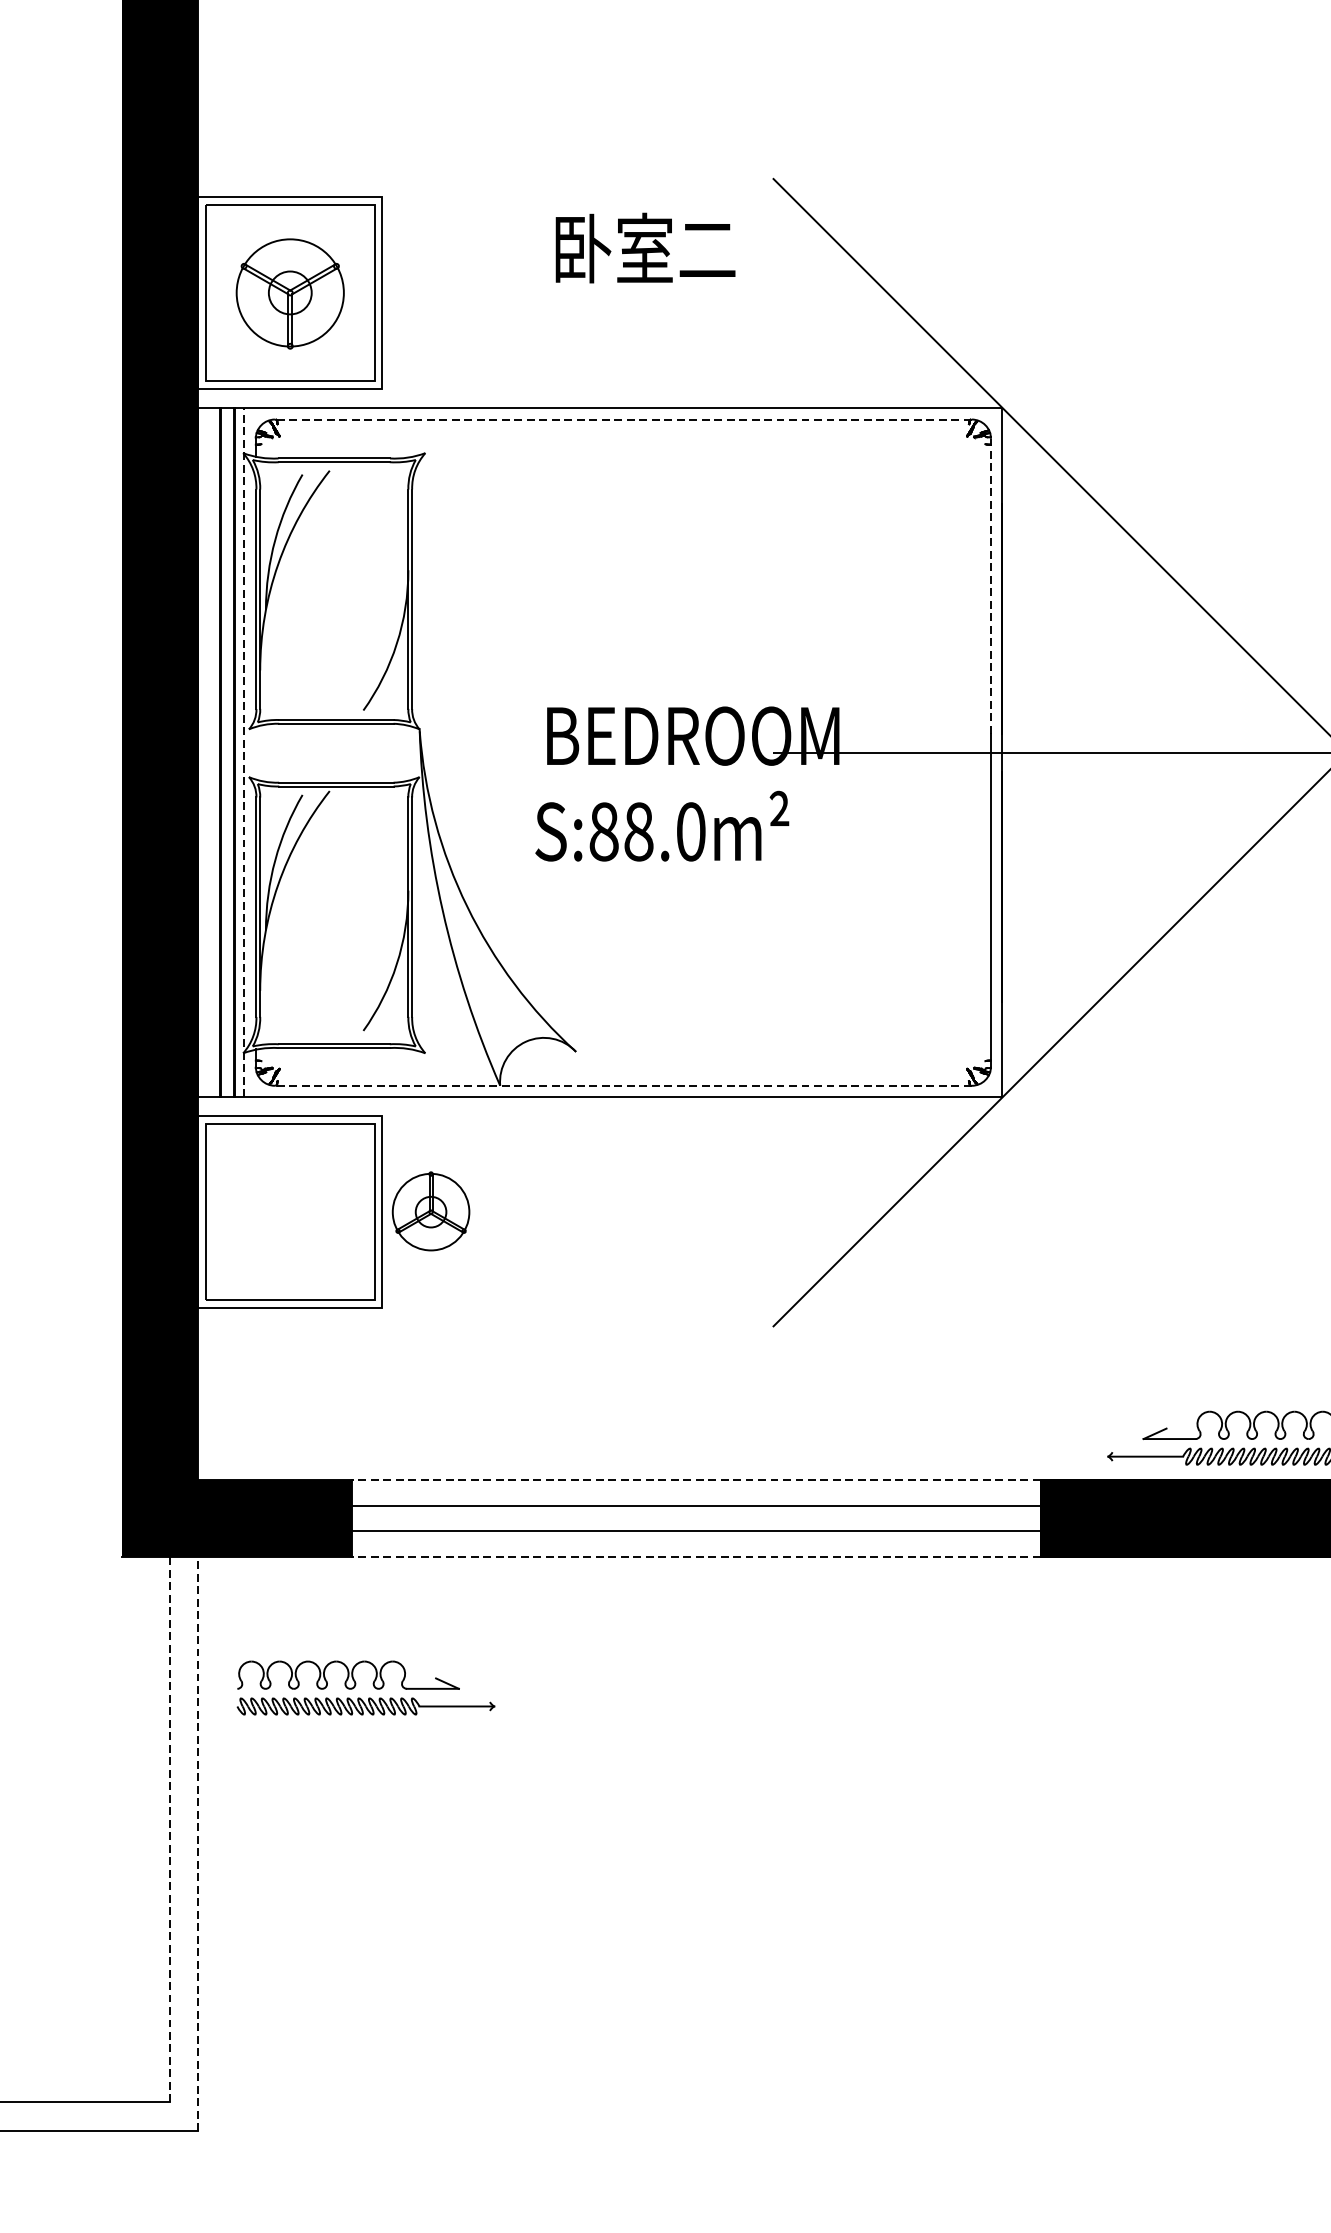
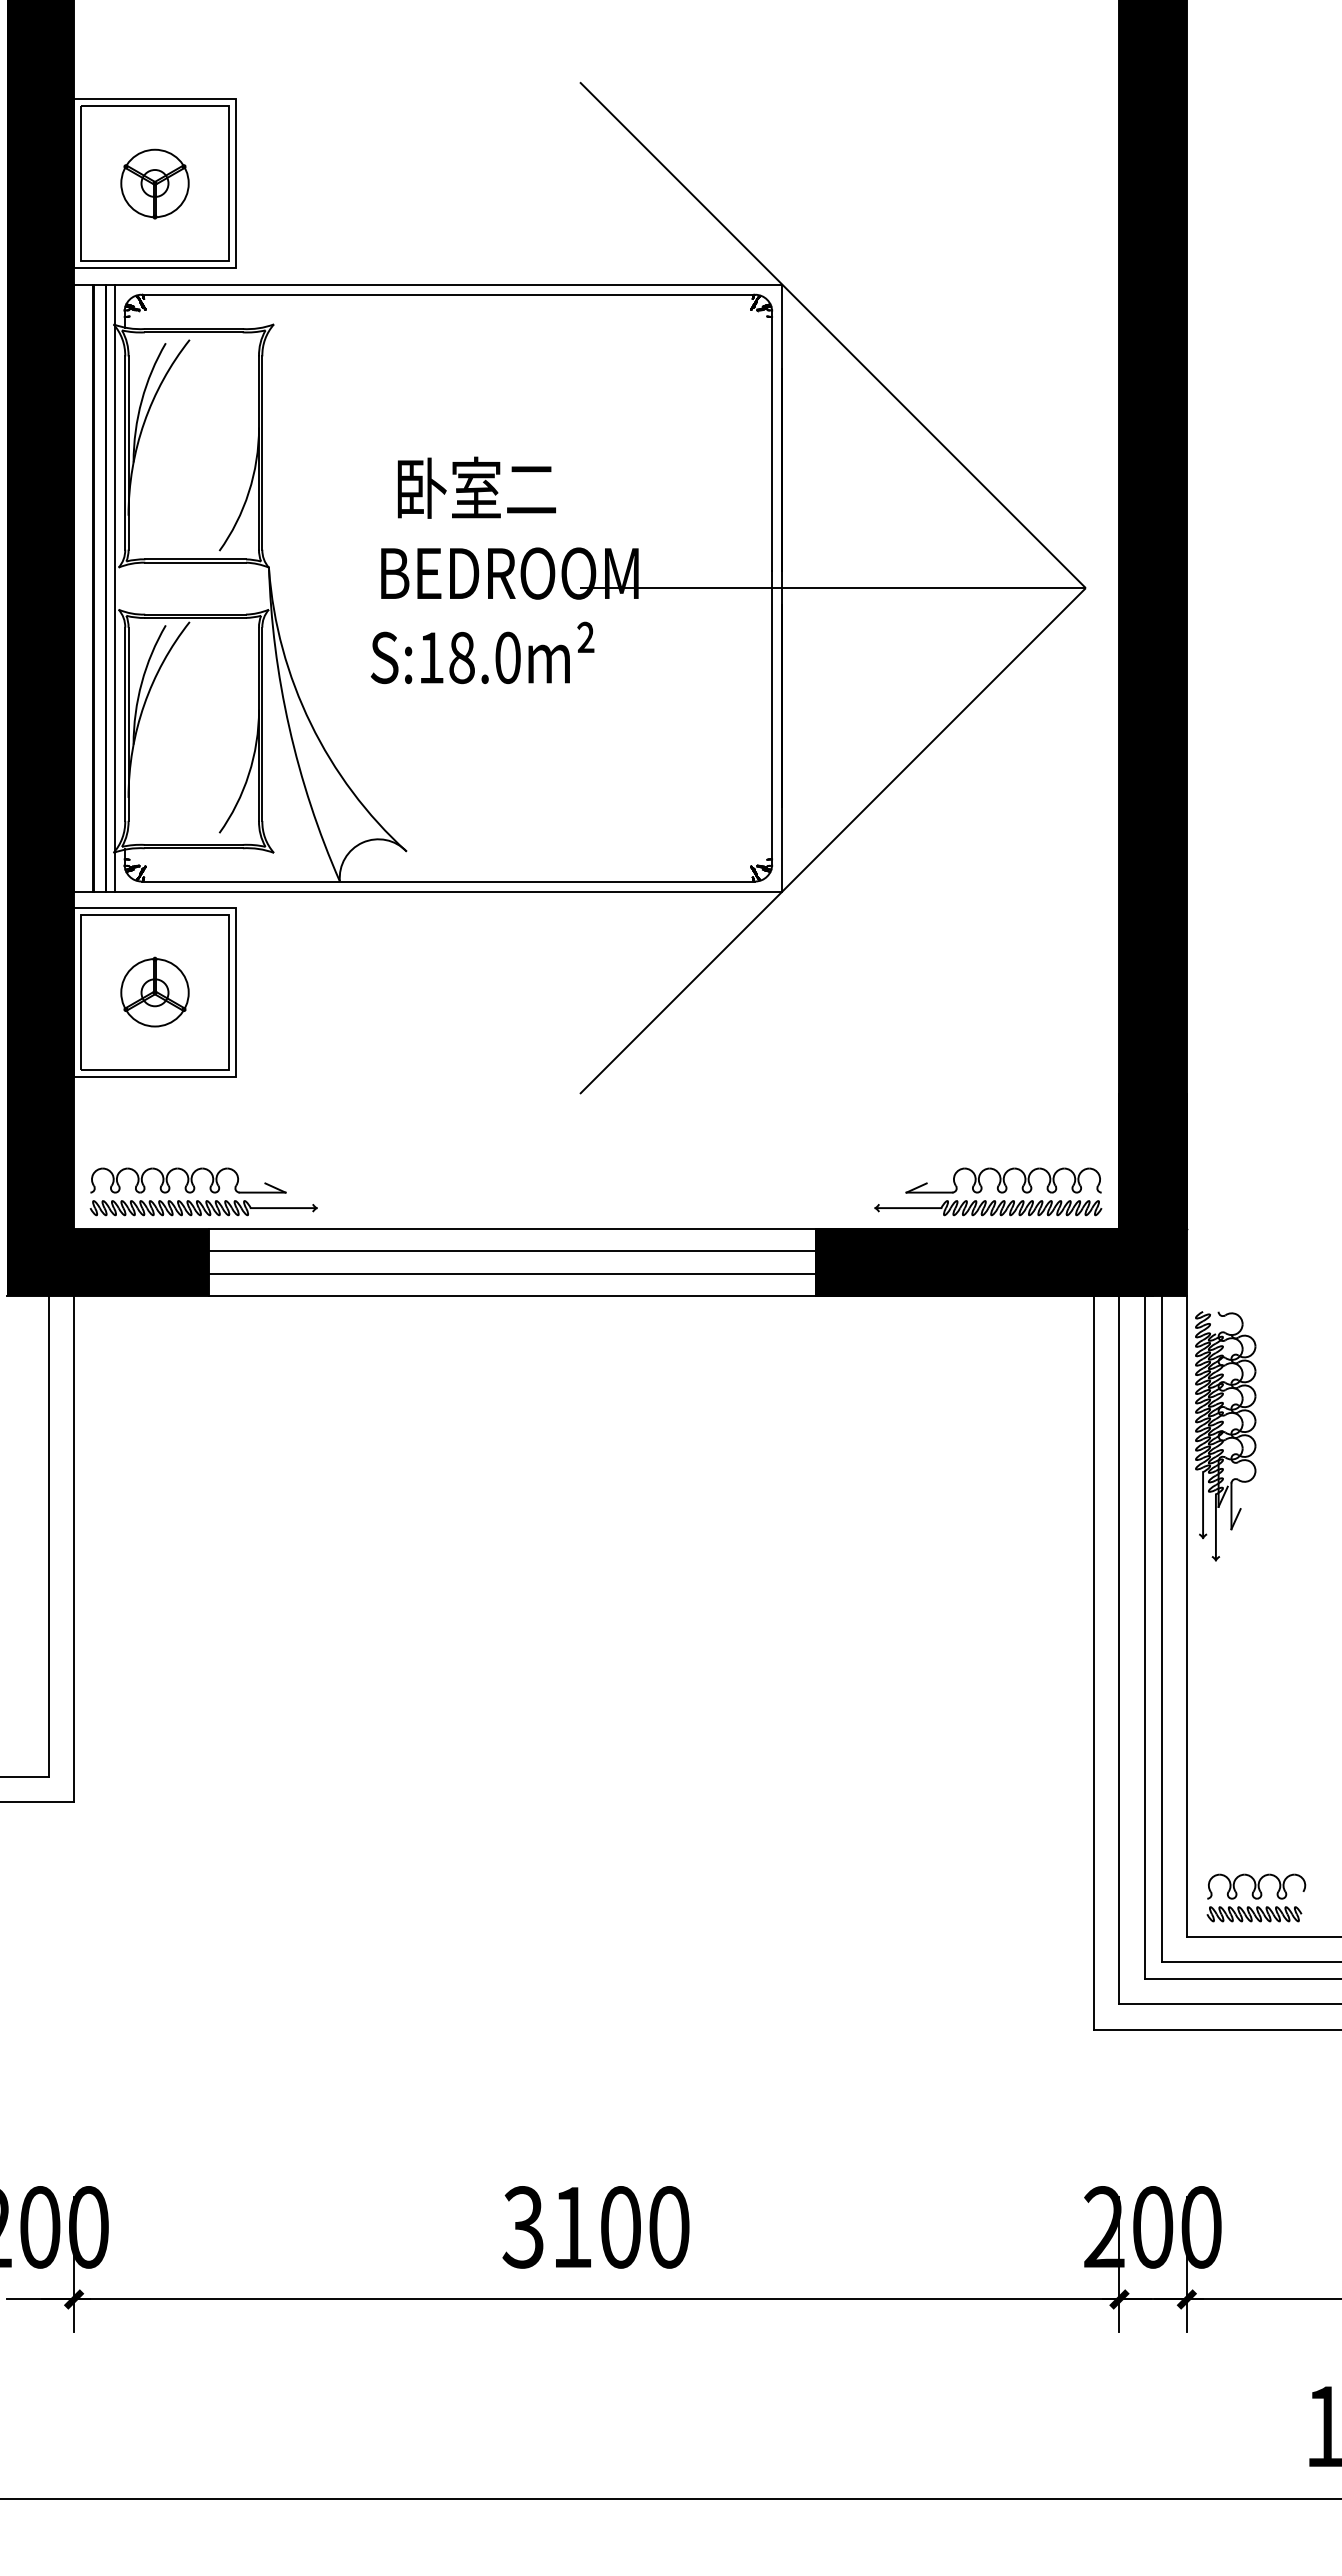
text: (645, 247) -> (476, 487), moved
part: (289, 293) -> (154, 183), size x0.71
line: (623, 419) -> (448, 294), dashed -> solid
line: (991, 586) -> (772, 441), dashed -> solid
line: (244, 751) -> (114, 587), dashed -> solid
text: (604, 832) -> (431, 658), S:88.0m² -> S:18.0m²
line: (623, 1085) -> (448, 881), dashed -> solid
part: (430, 1210) -> (154, 991), moved
line: (695, 1479) -> (511, 1228), dashed -> solid
line: (695, 1557) -> (511, 1296), dashed -> solid
part: (372, 1685) -> (209, 1189), moved
line: (169, 1829) -> (48, 1536), dashed -> solid
line: (198, 1844) -> (74, 1549), dashed -> solid

